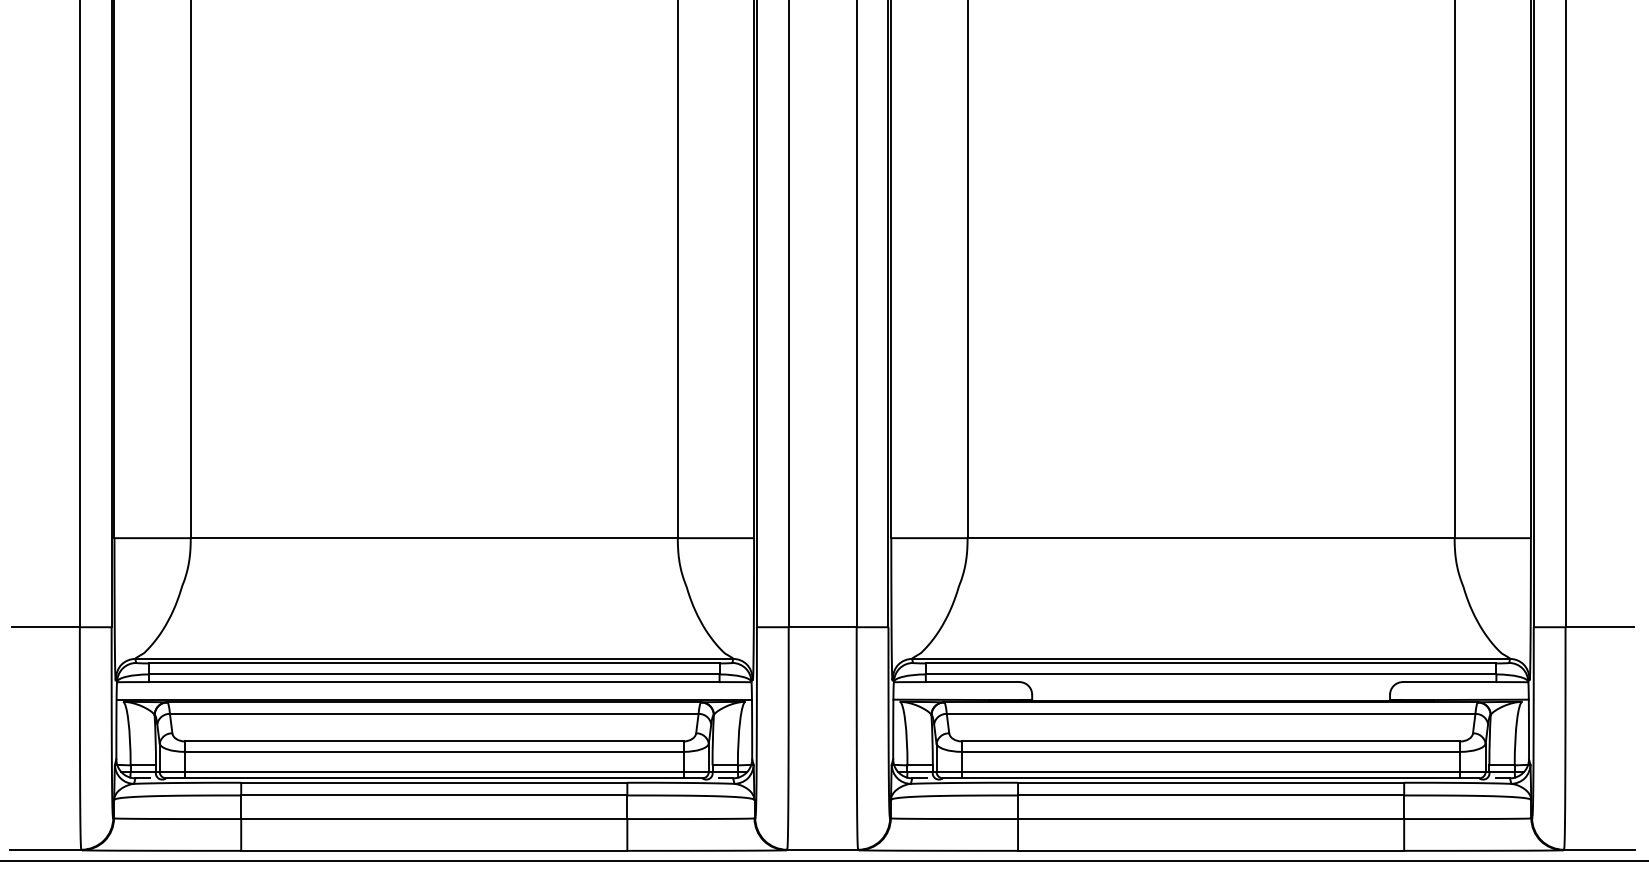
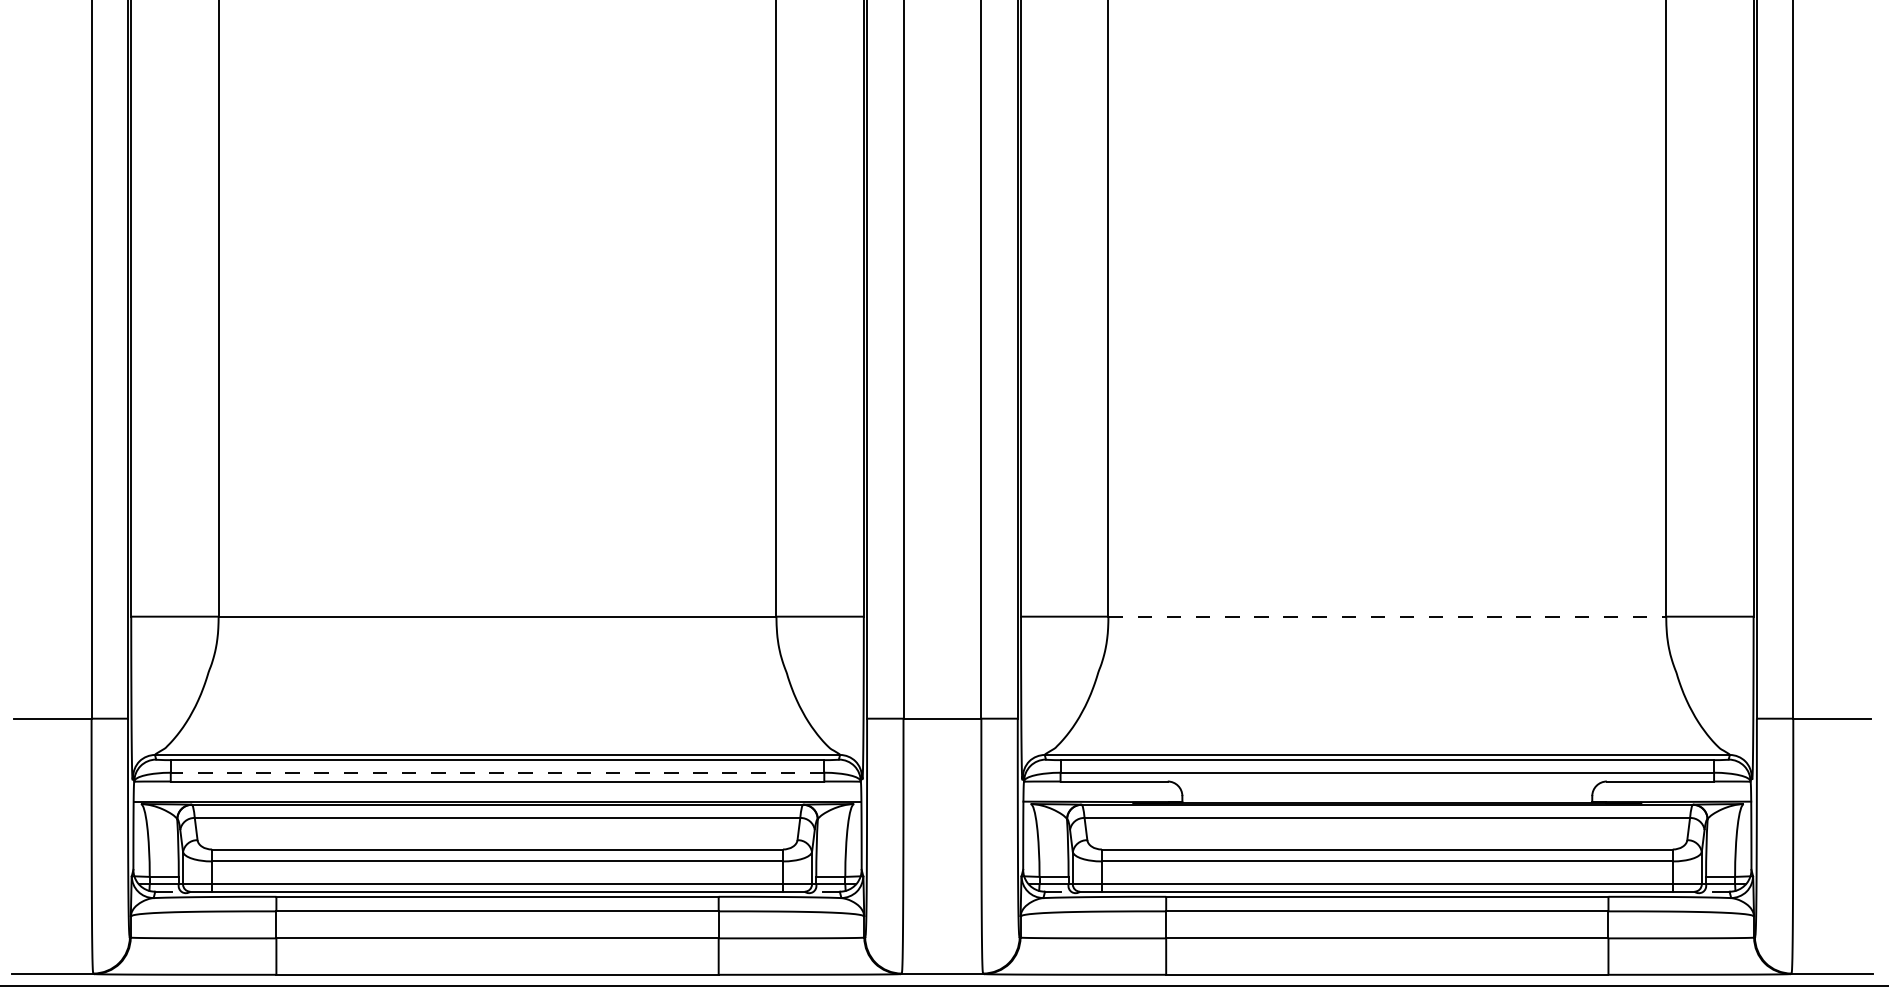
line: (1211, 538) -> (1387, 617), solid -> dashed
line: (433, 674) -> (496, 772), solid -> dashed

